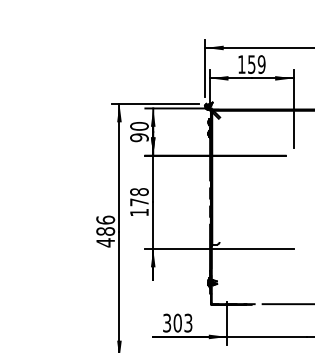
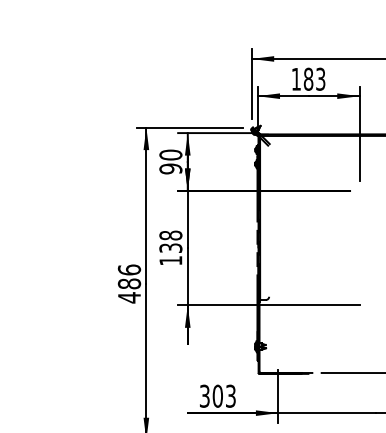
text: (256, 63) -> (314, 78), 159 -> 183
text: (139, 201) -> (170, 247), 178 -> 138

